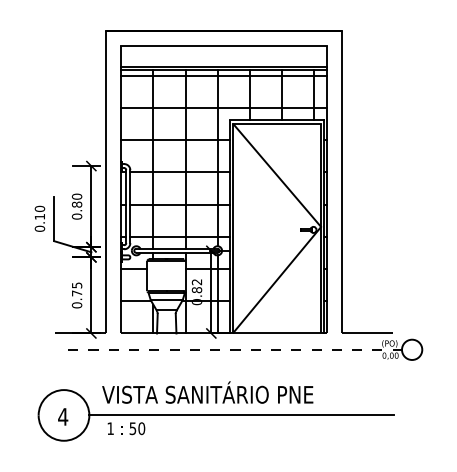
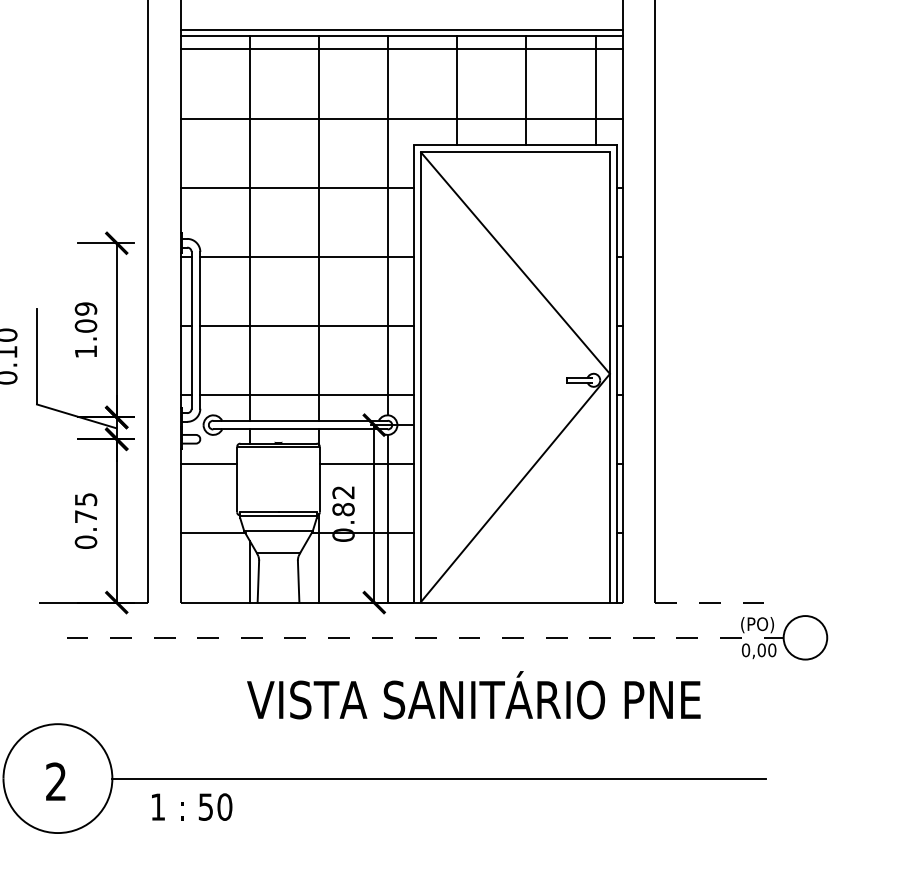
text: (76, 206) -> (84, 329), 0.80 -> 1.09
line: (368, 333) -> (711, 602), solid -> dashed
text: (207, 392) -> (473, 695), moved
text: (63, 416) -> (56, 780), 4 -> 2

